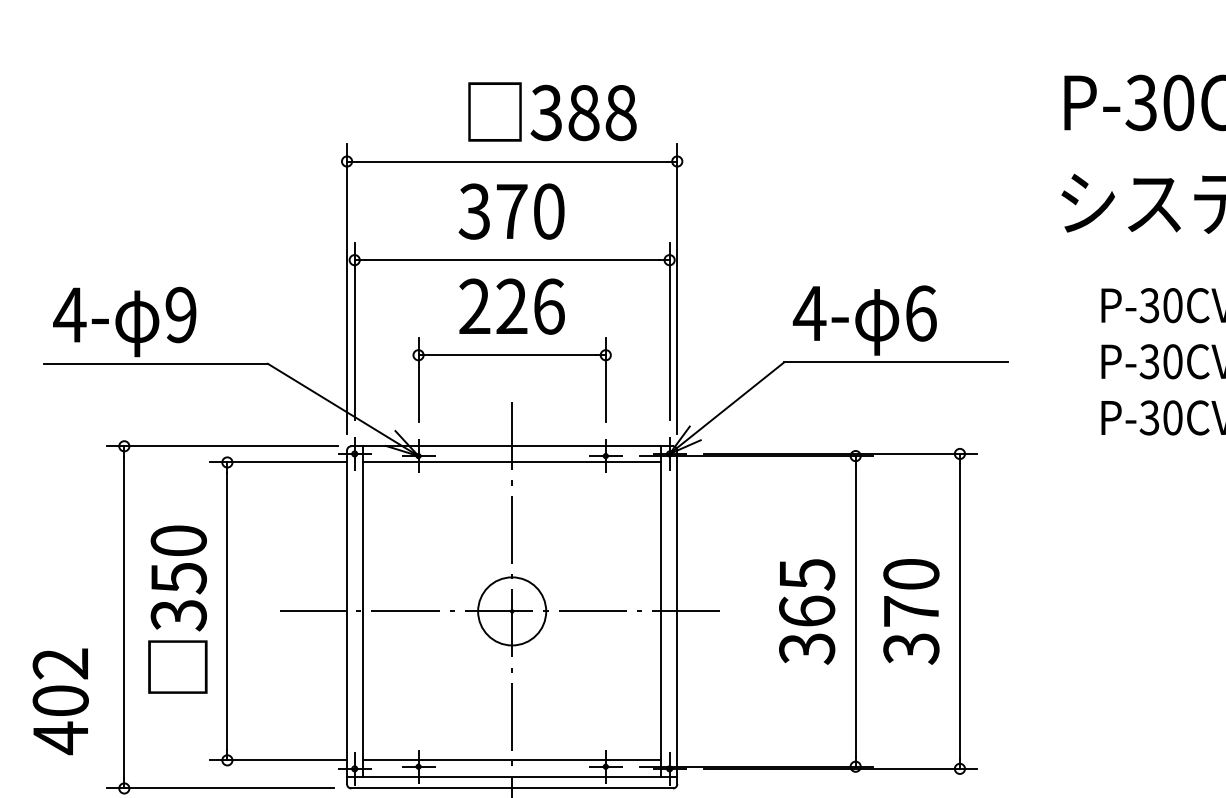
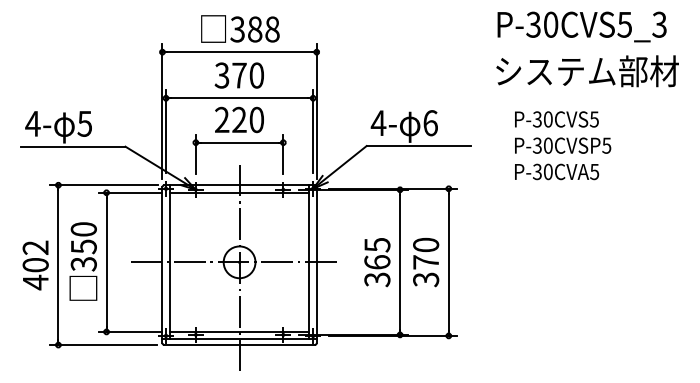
text: (552, 110) -> (240, 28), moved
text: (548, 305) -> (256, 119), 226 -> 220
text: (180, 314) -> (84, 123), 9 -> 5
text: (60, 701) -> (35, 265), moved

